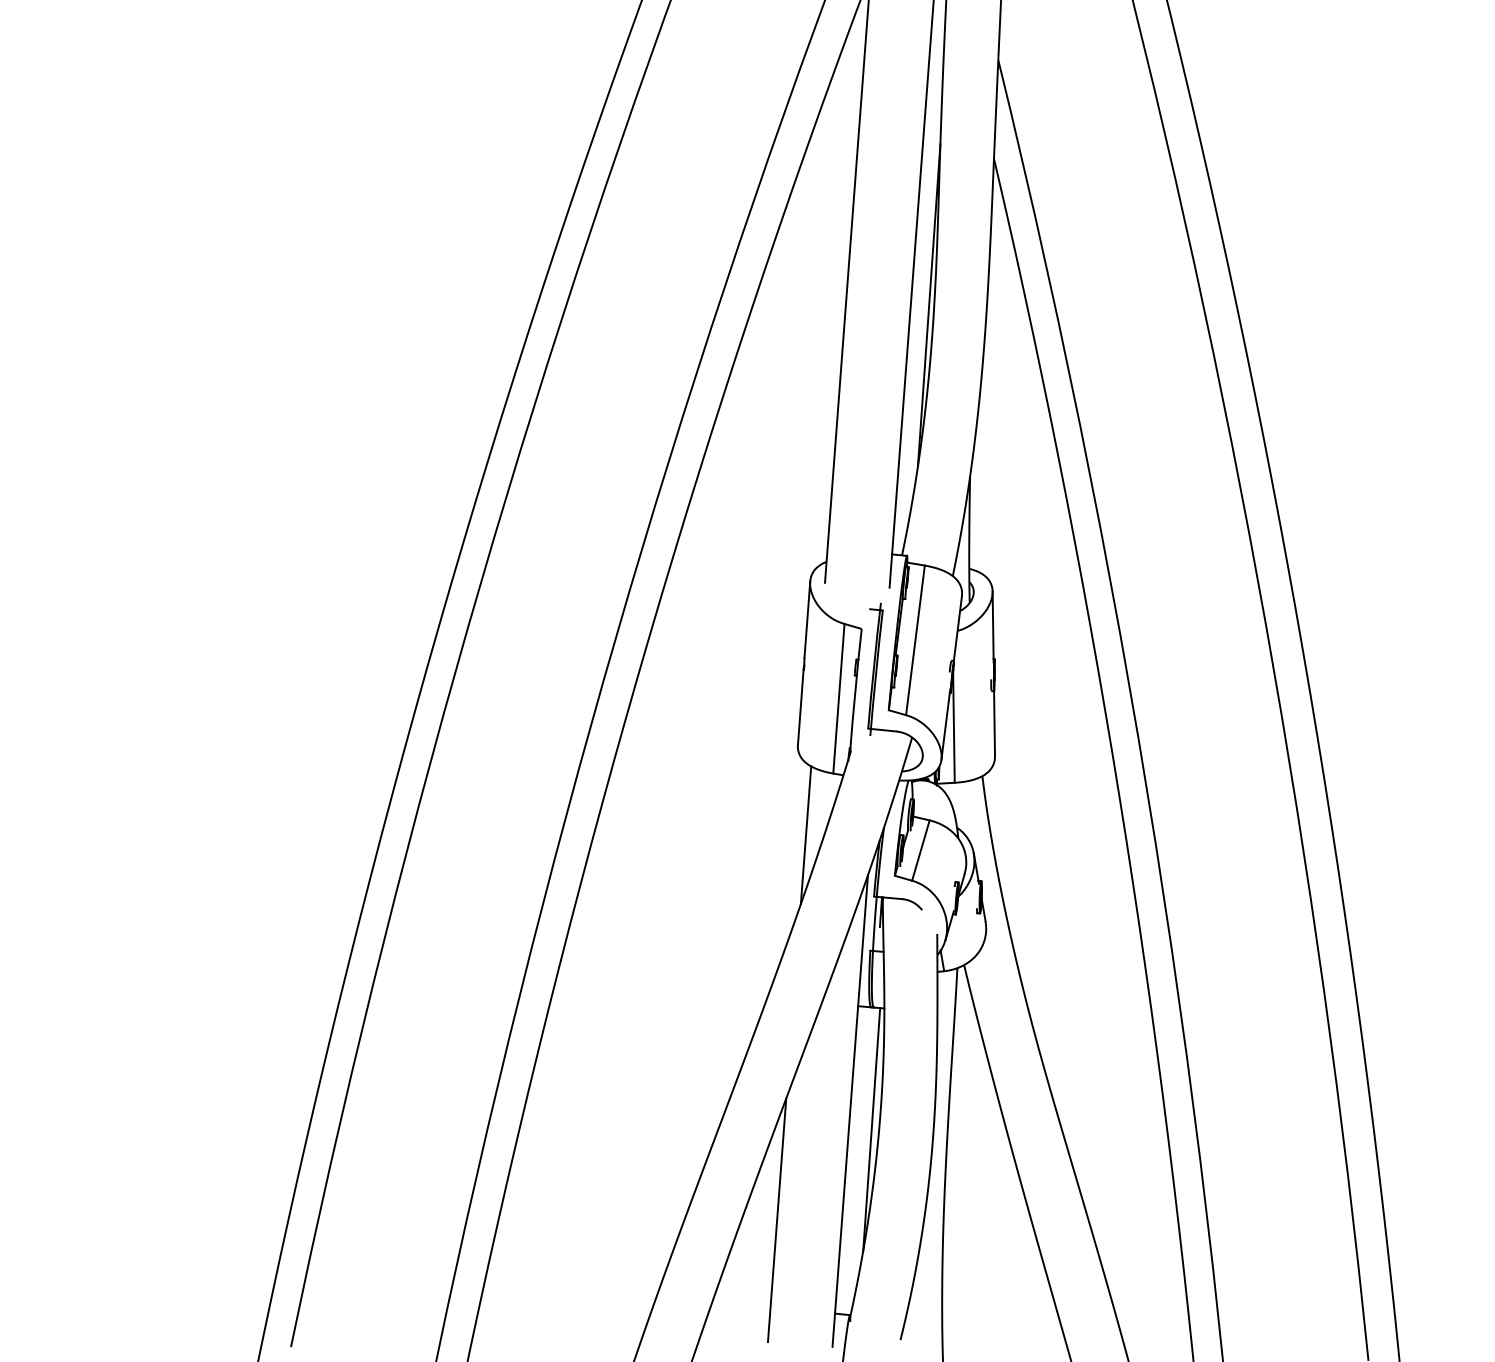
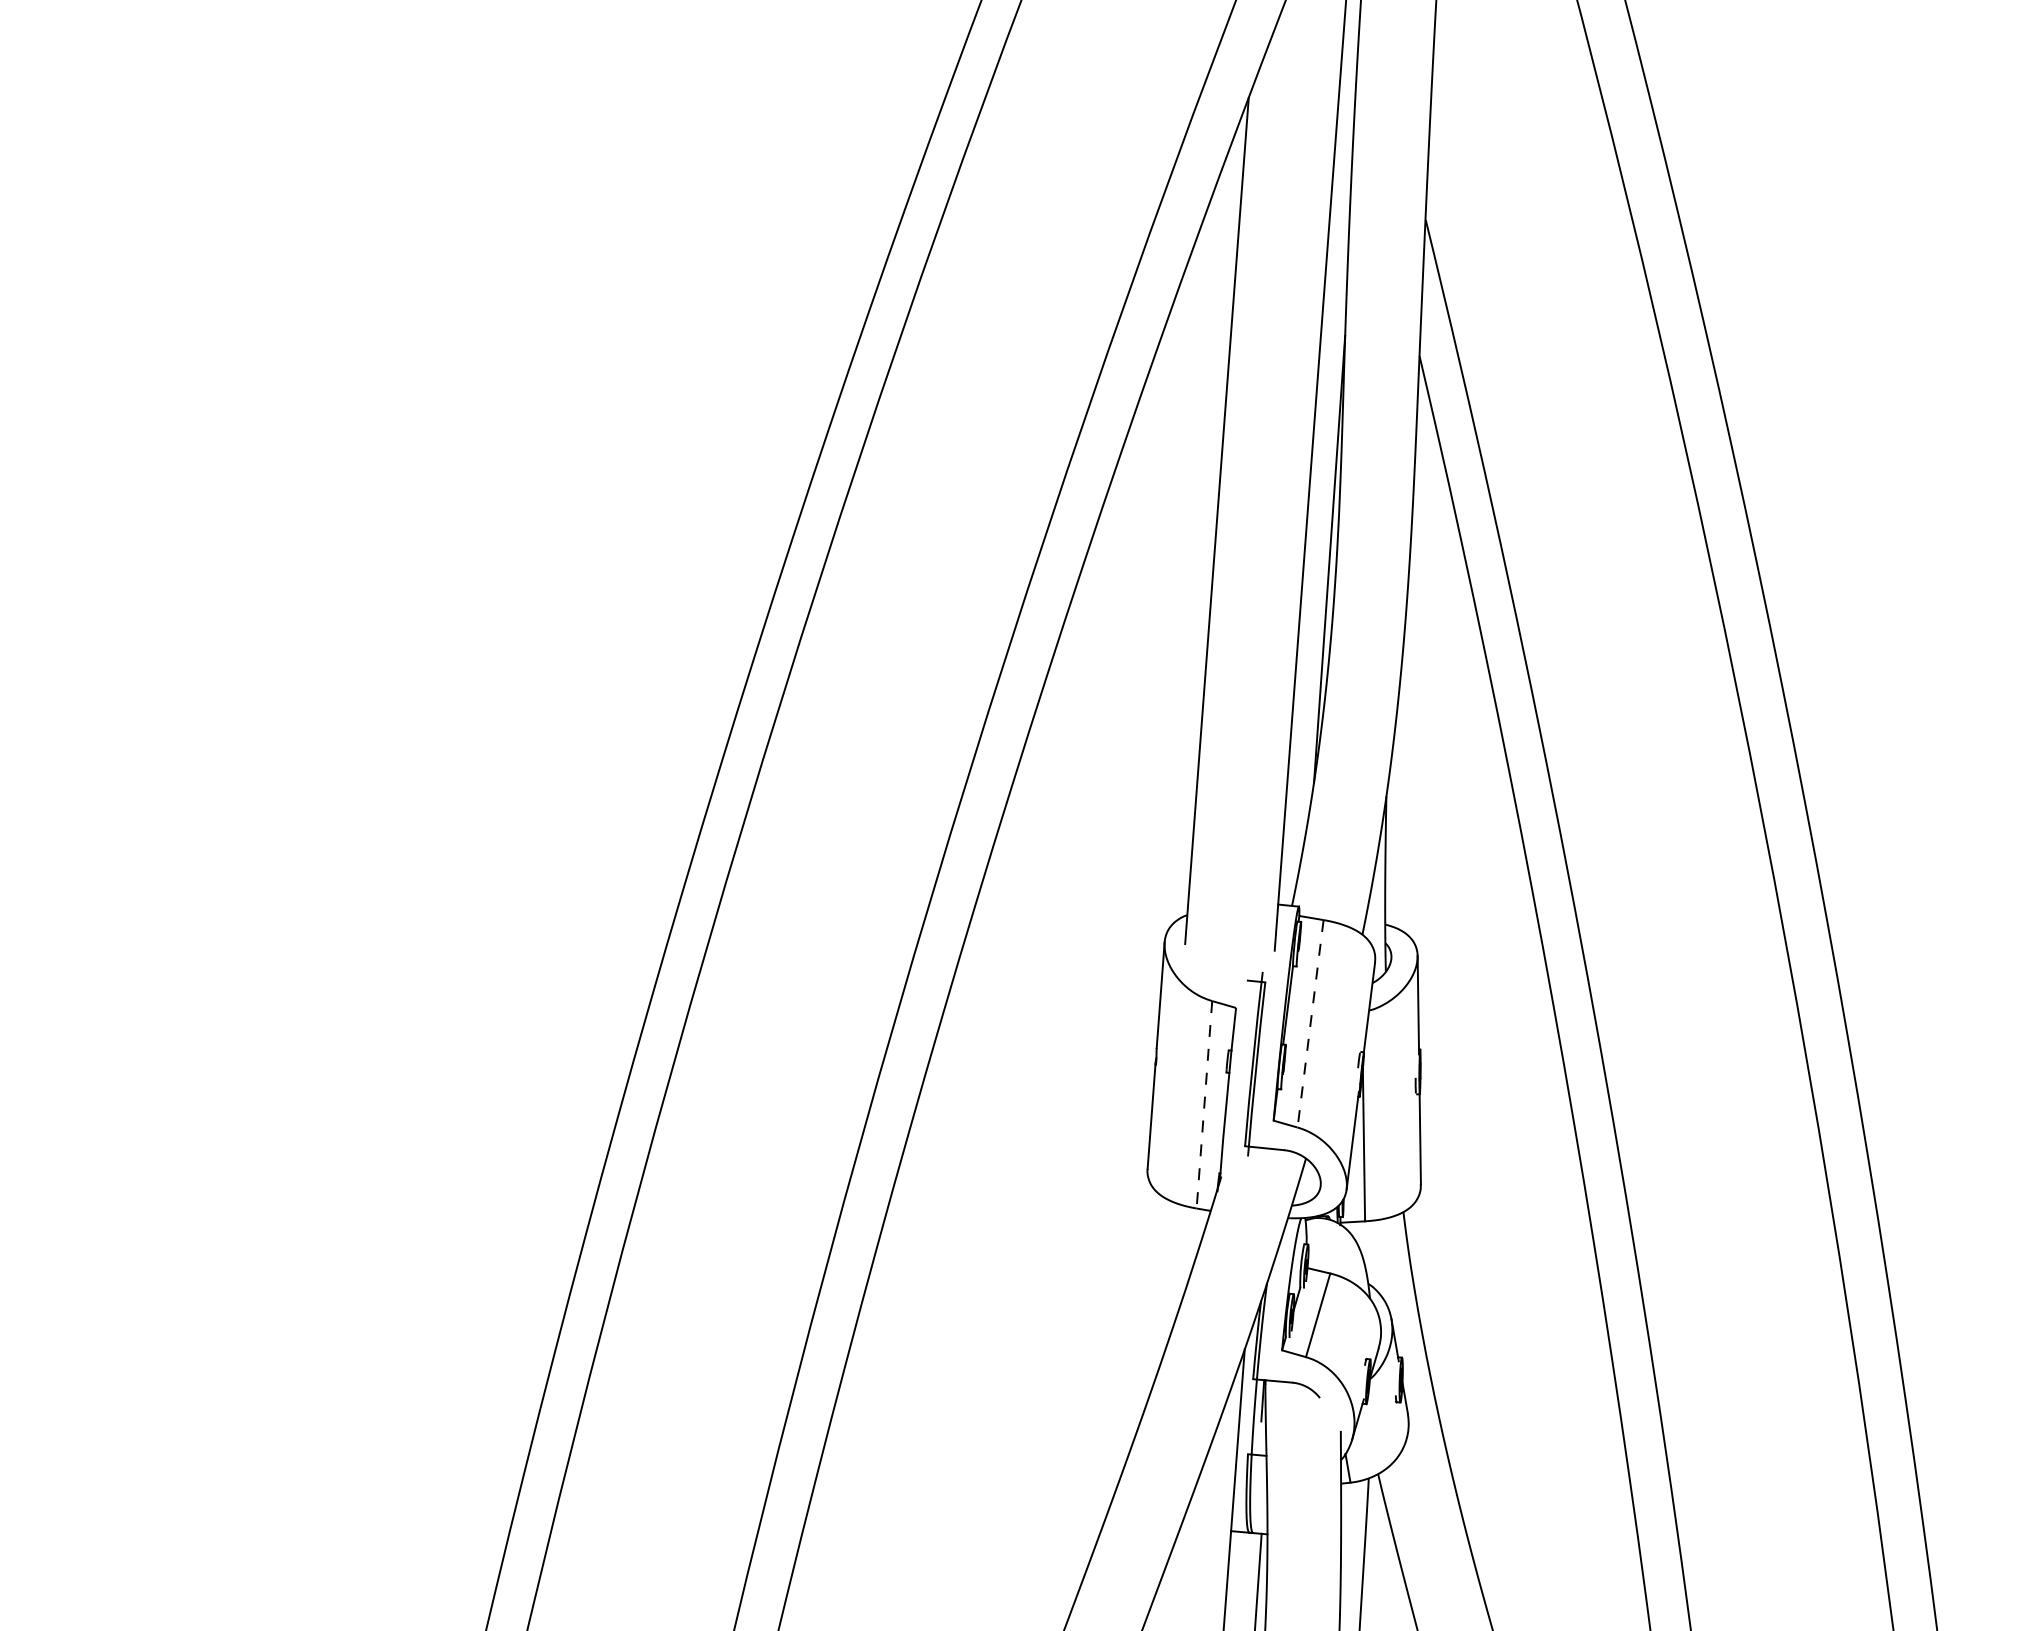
line: (915, 640) -> (1310, 1023), solid -> dashed
line: (838, 698) -> (1203, 1104), solid -> dashed
line: (805, 835) -> (1158, 1294), removed

